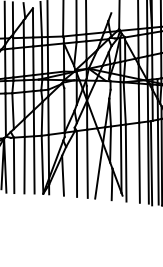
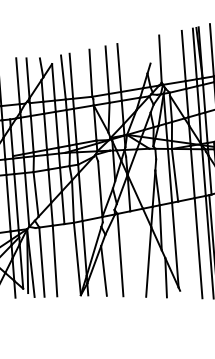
line: (125, 162) -> (181, 249), removed
line: (87, 163) -> (133, 253), removed
line: (33, 164) -> (66, 259), removed

